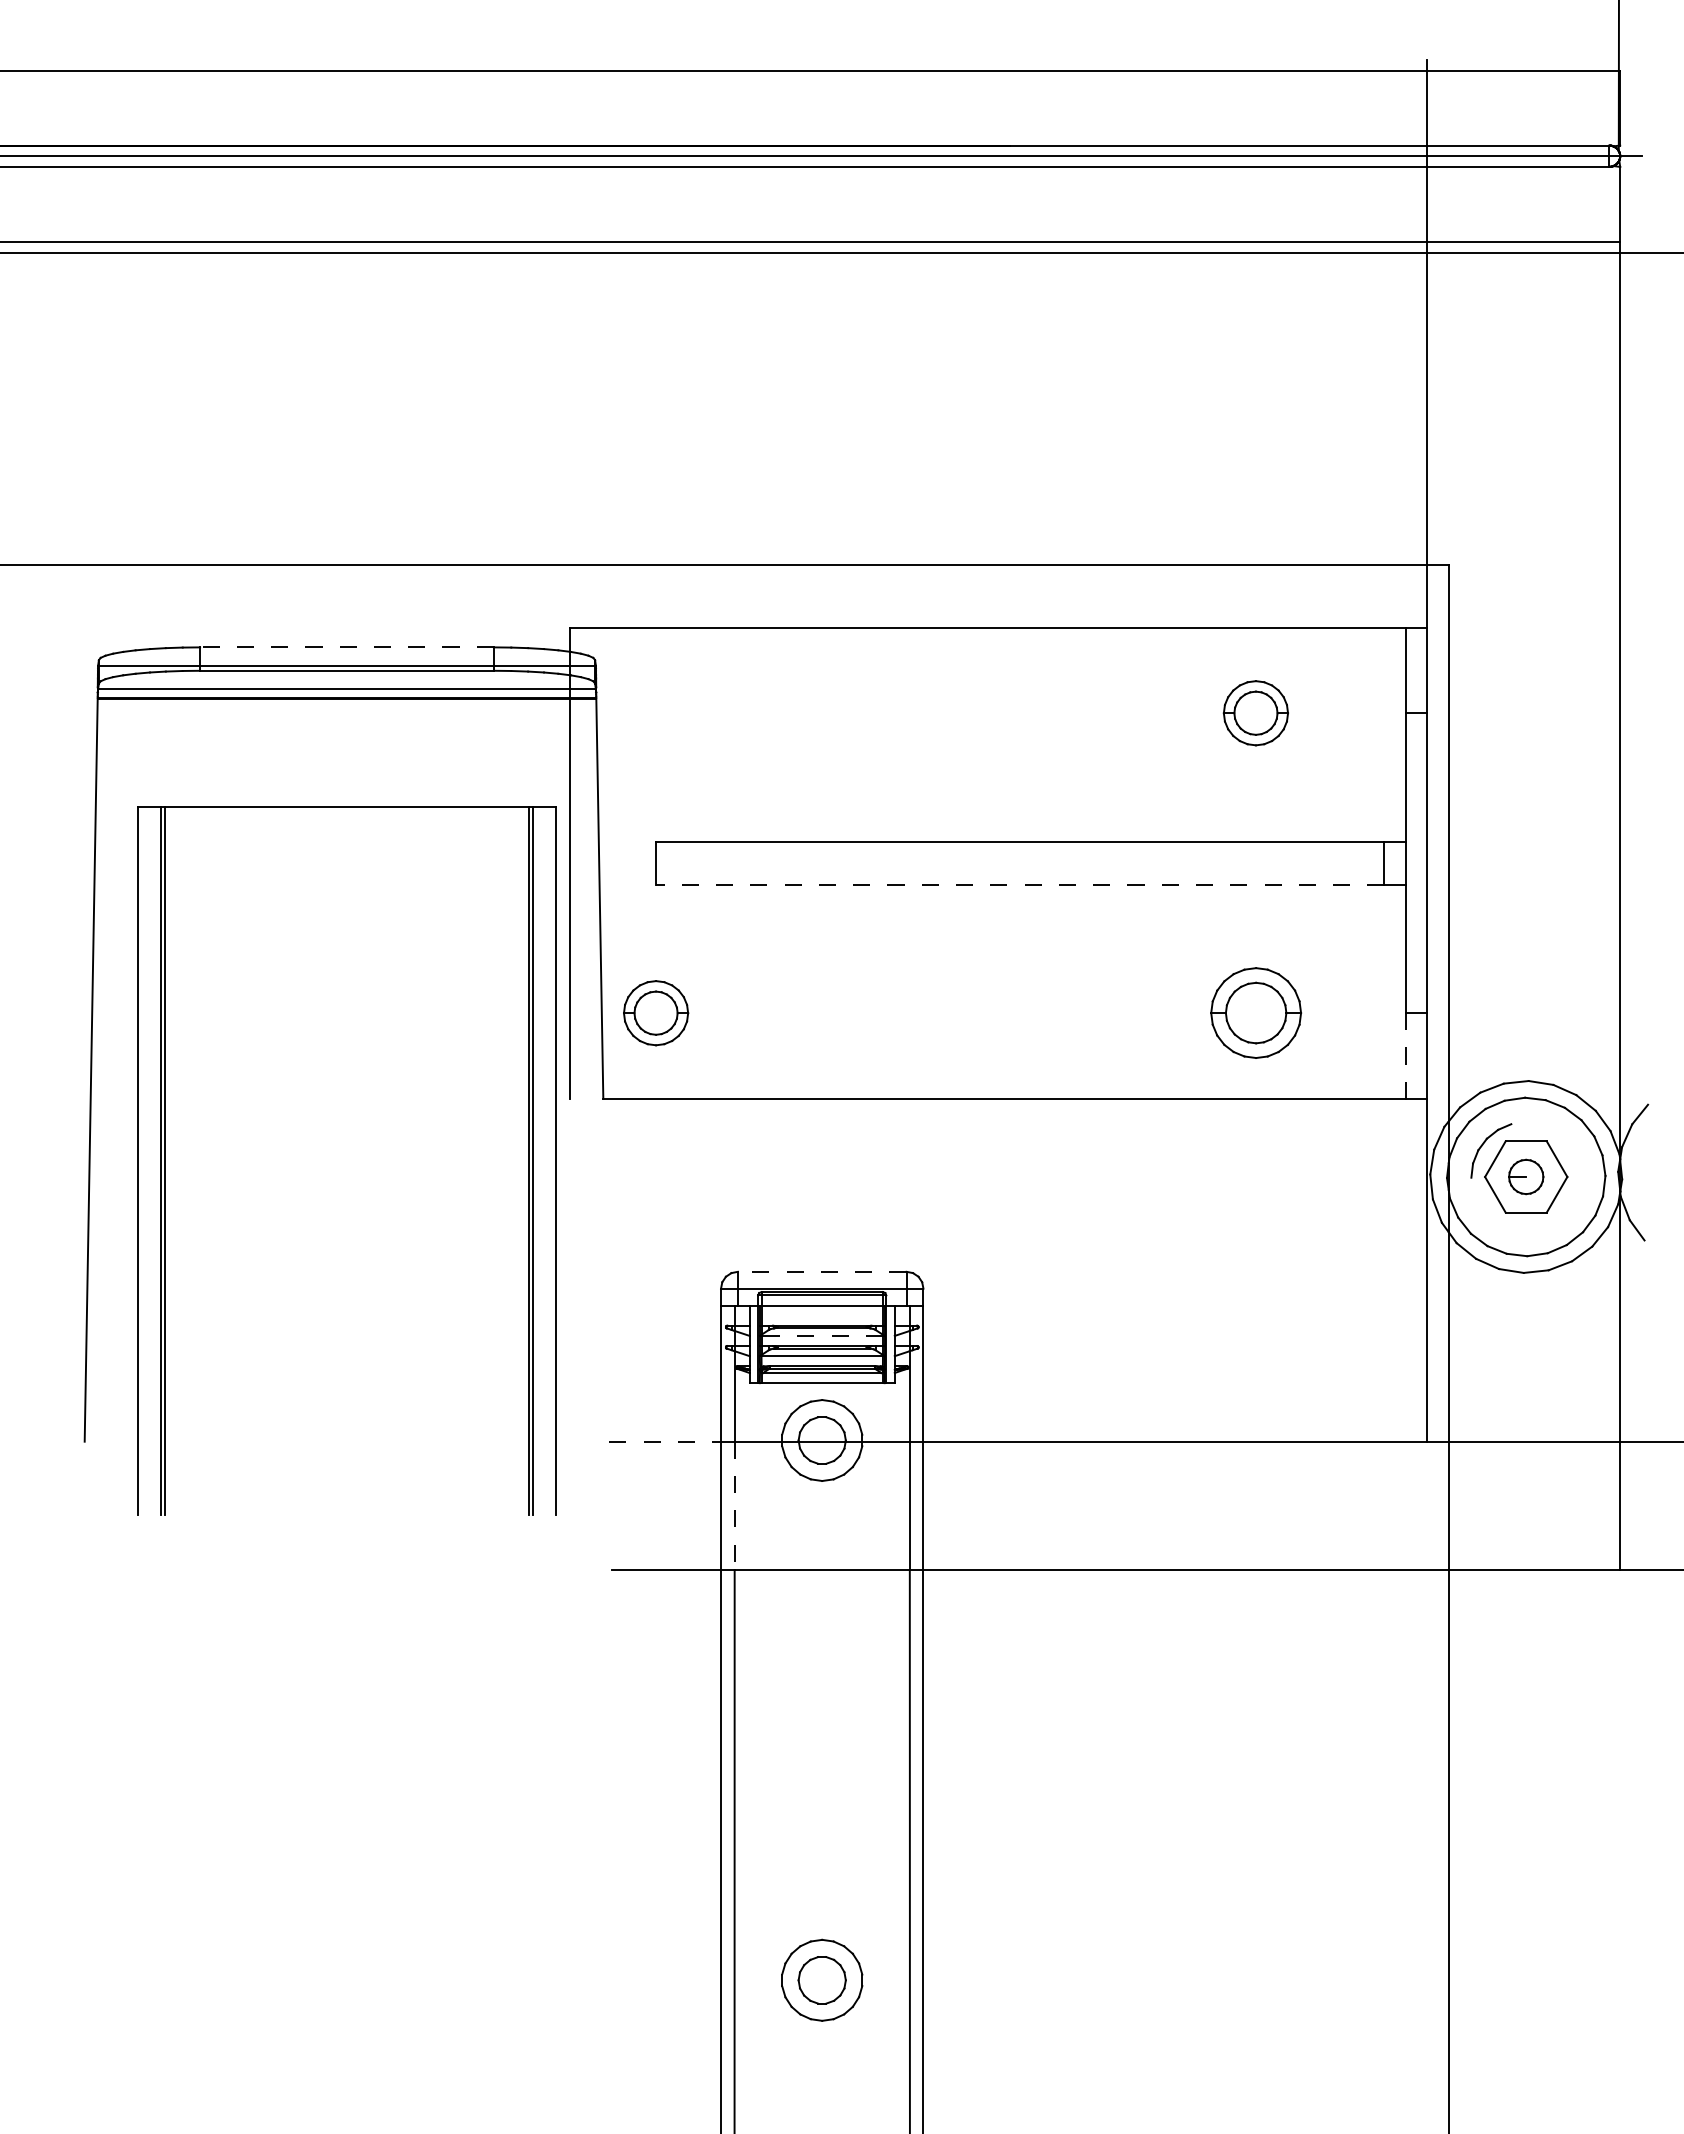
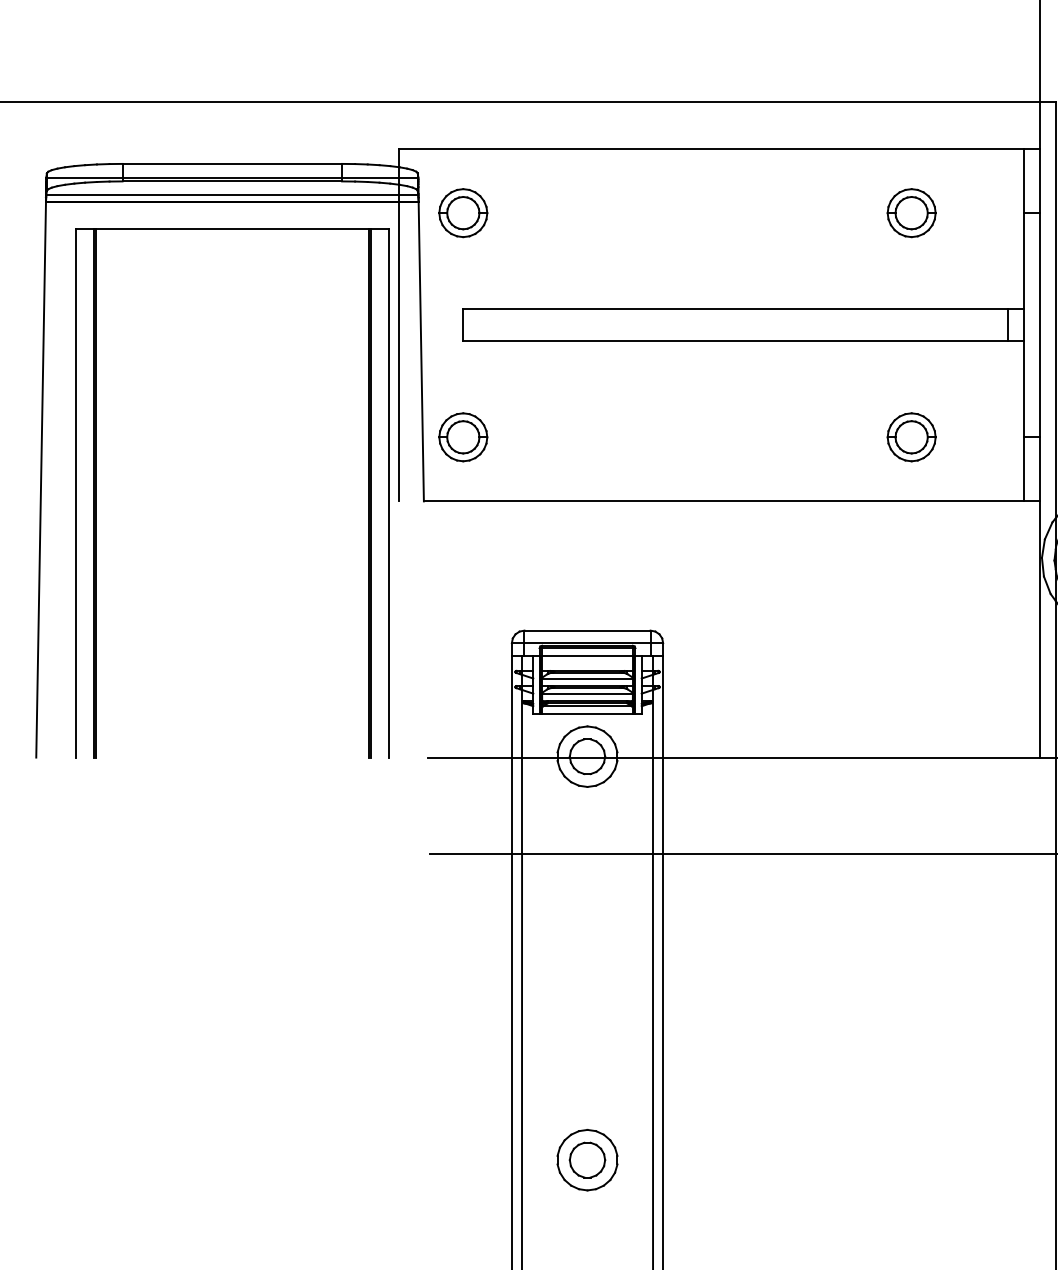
line: (347, 647) -> (232, 164), dashed -> solid
part: (656, 713) -> (463, 213), added
line: (1019, 884) -> (734, 341), dashed -> solid
part: (1255, 1013) -> (911, 437), size x0.71
line: (1405, 1056) -> (1023, 469), dashed -> solid
part: (165, 1160) -> (96, 492), moved
line: (821, 1271) -> (586, 630), dashed -> solid
line: (822, 1335) -> (587, 678), dashed -> solid
line: (665, 1441) -> (470, 757), dashed -> solid
line: (734, 1506) -> (521, 806), dashed -> solid

